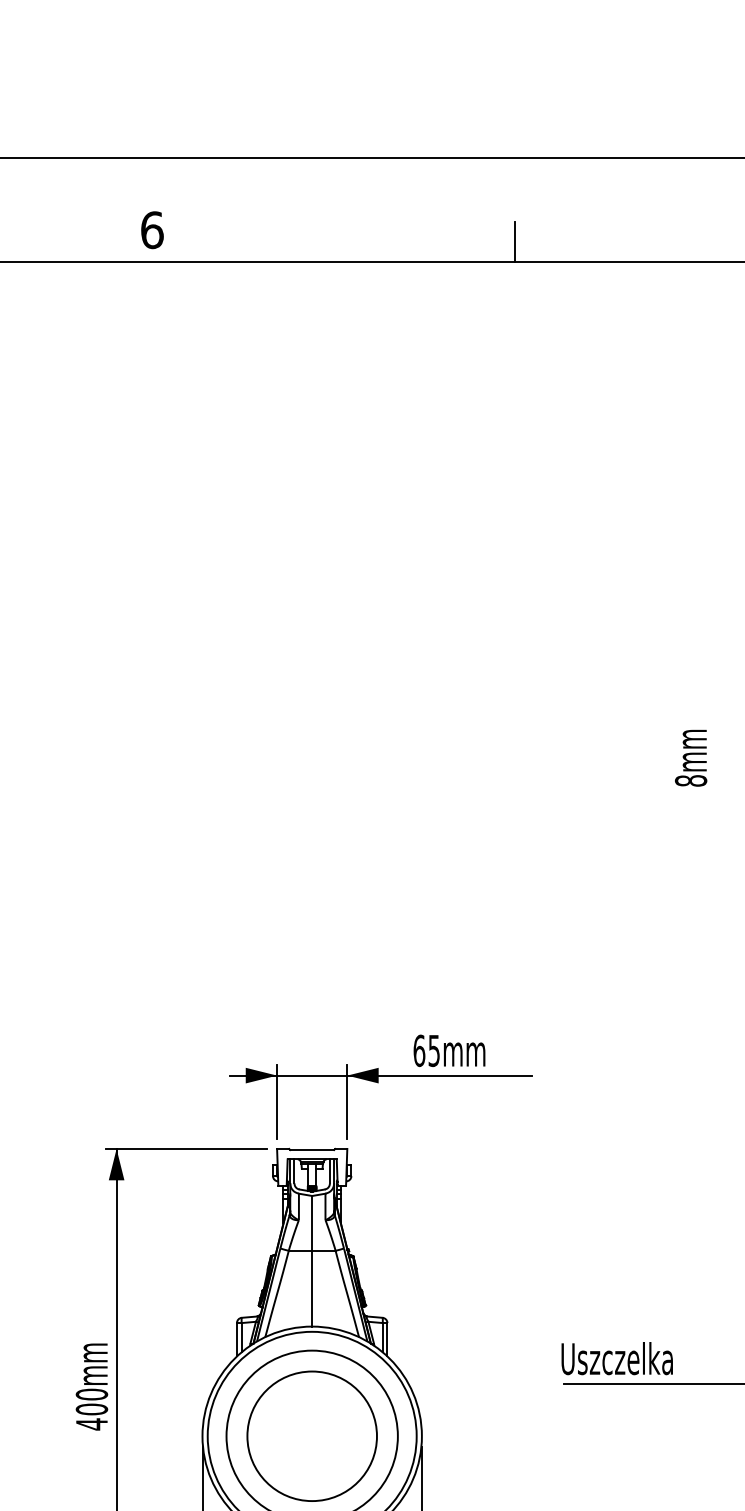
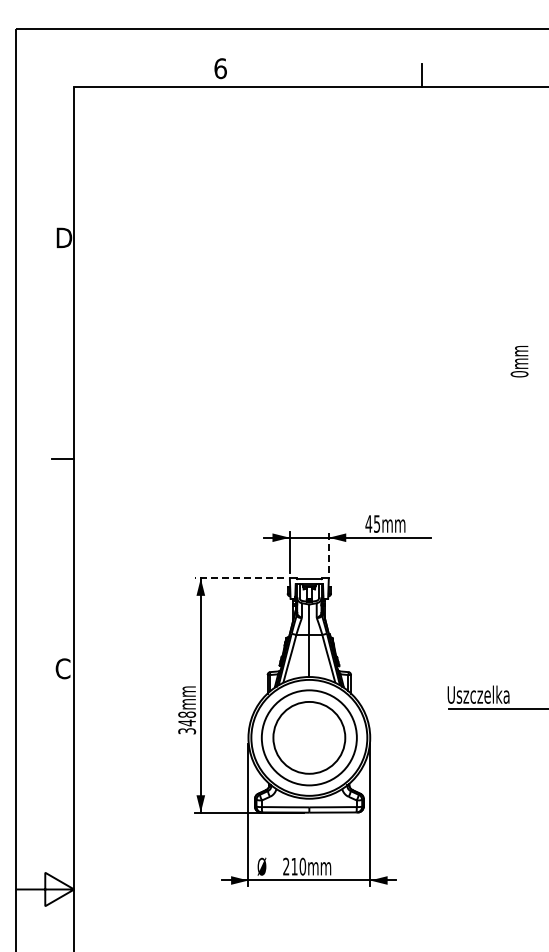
text: (690, 781) -> (519, 374), 8mm -> 0mm
text: (418, 1049) -> (368, 523), 65mm -> 45mm
line: (346, 1100) -> (328, 551), solid -> dashed
line: (186, 1149) -> (239, 578), solid -> dashed
text: (92, 1408) -> (187, 722), 400mm -> 348mm

